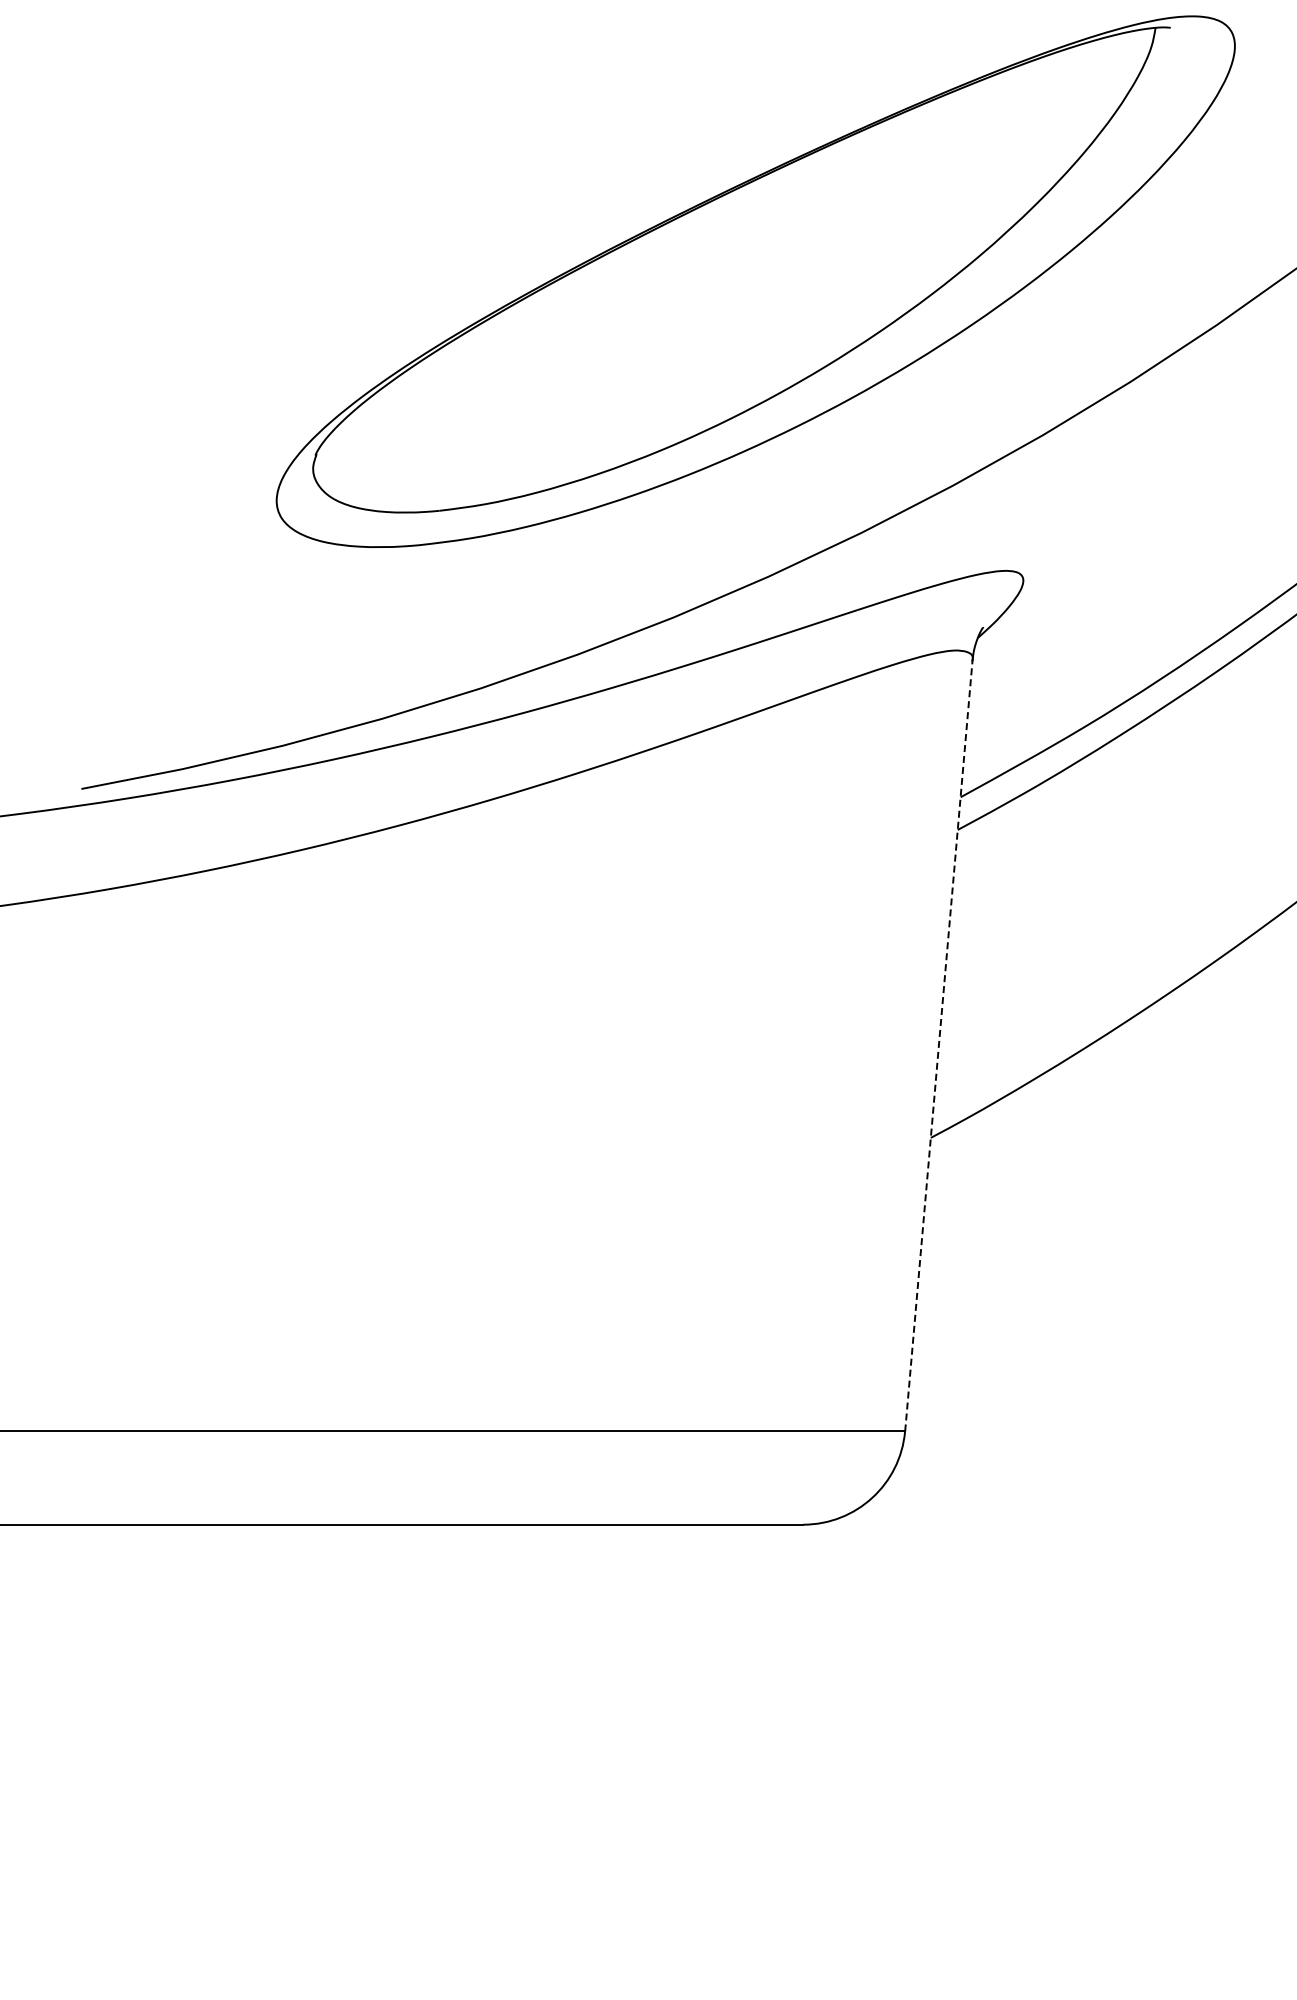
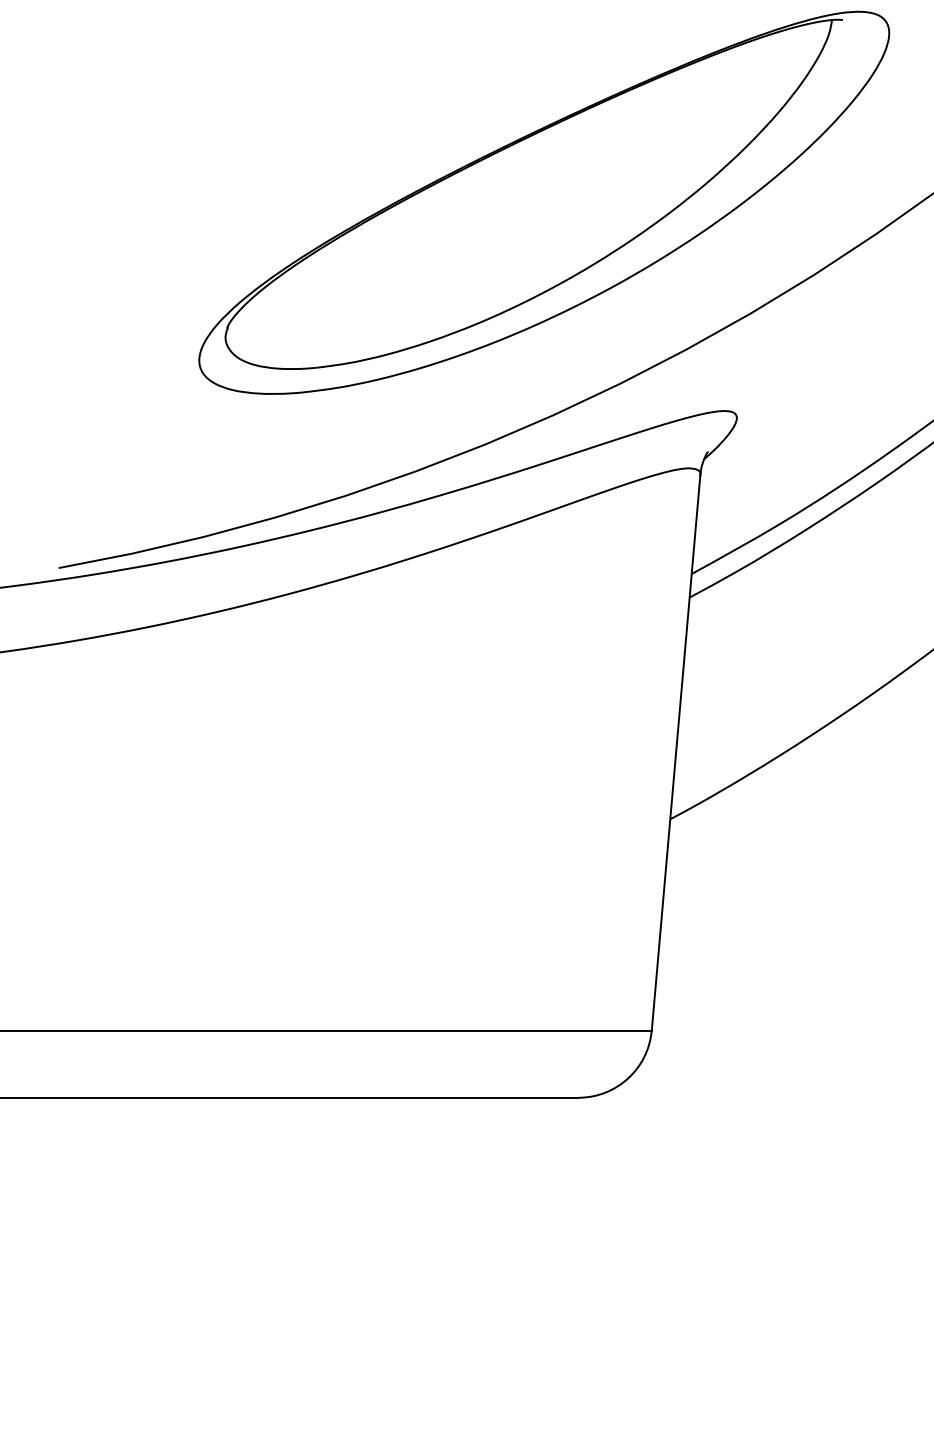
line: (938, 1046) -> (675, 753), dashed -> solid

